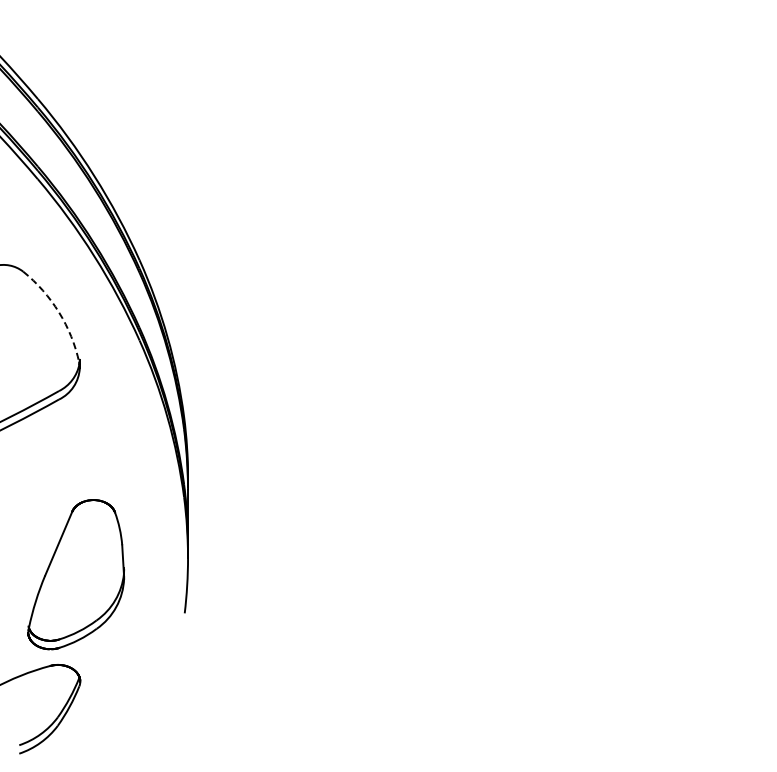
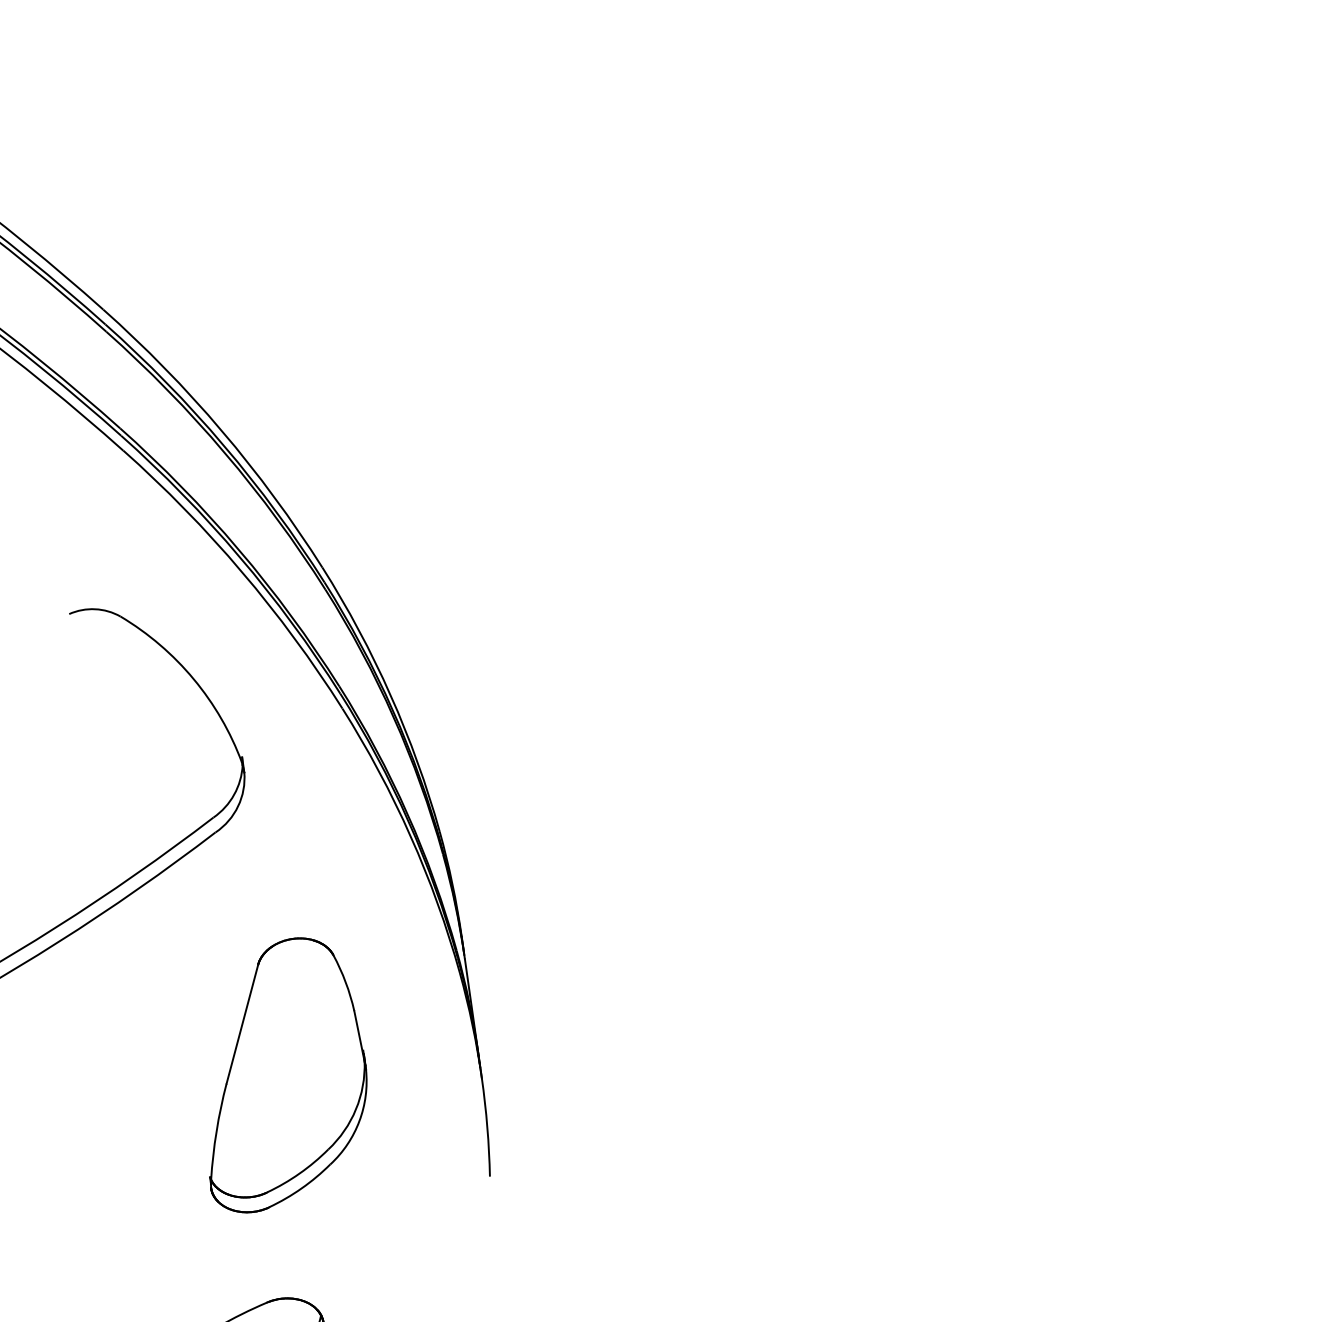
arc: (59, 312) -> (194, 679), dashed -> solid
part: (76, 574) -> (281, 1073), moved

